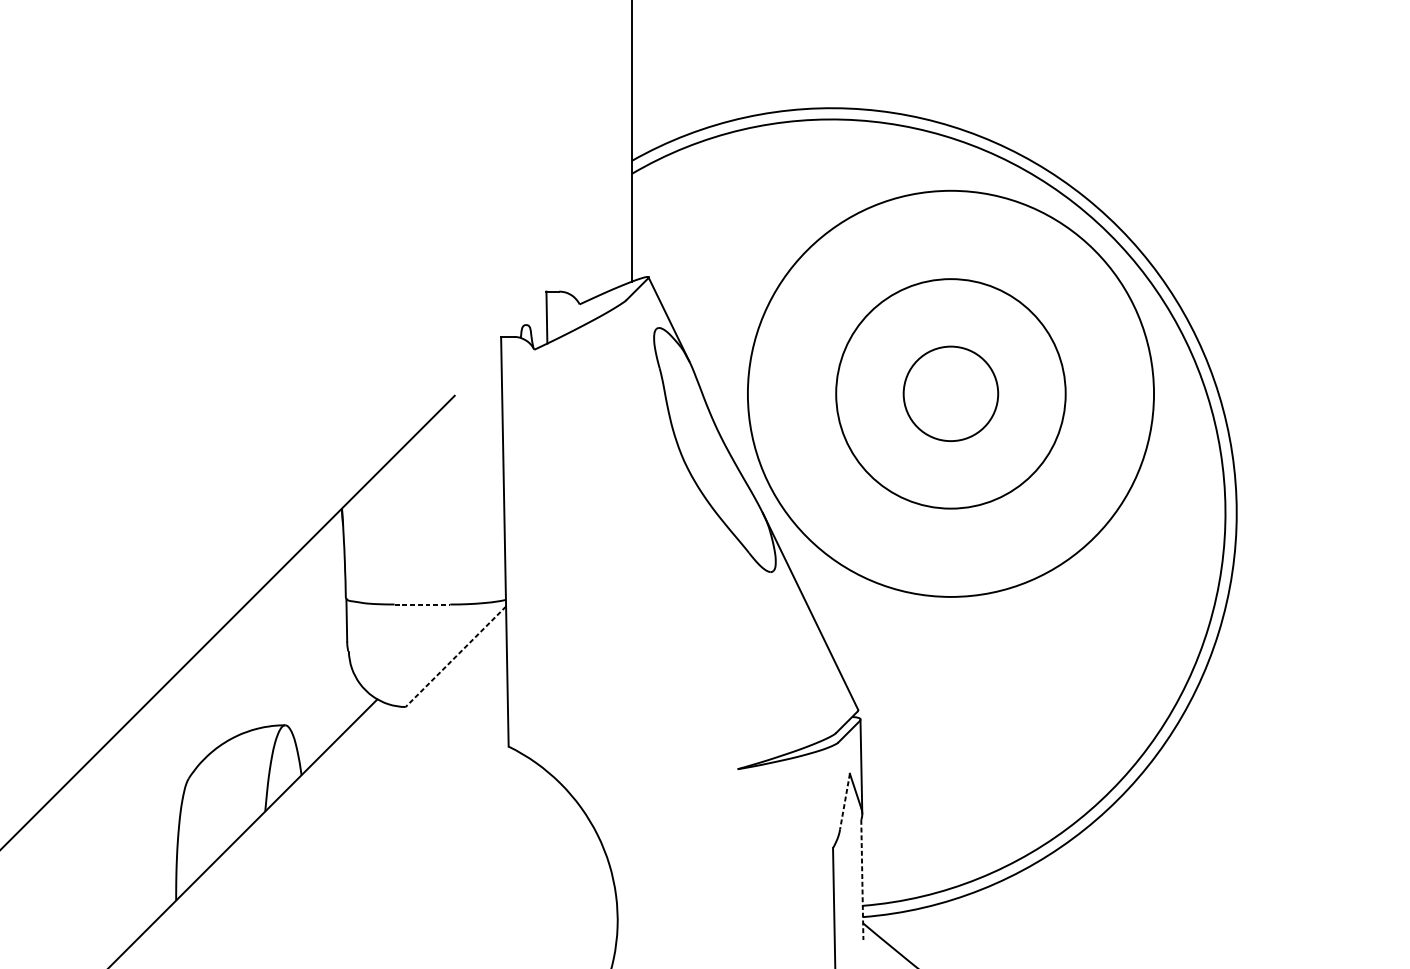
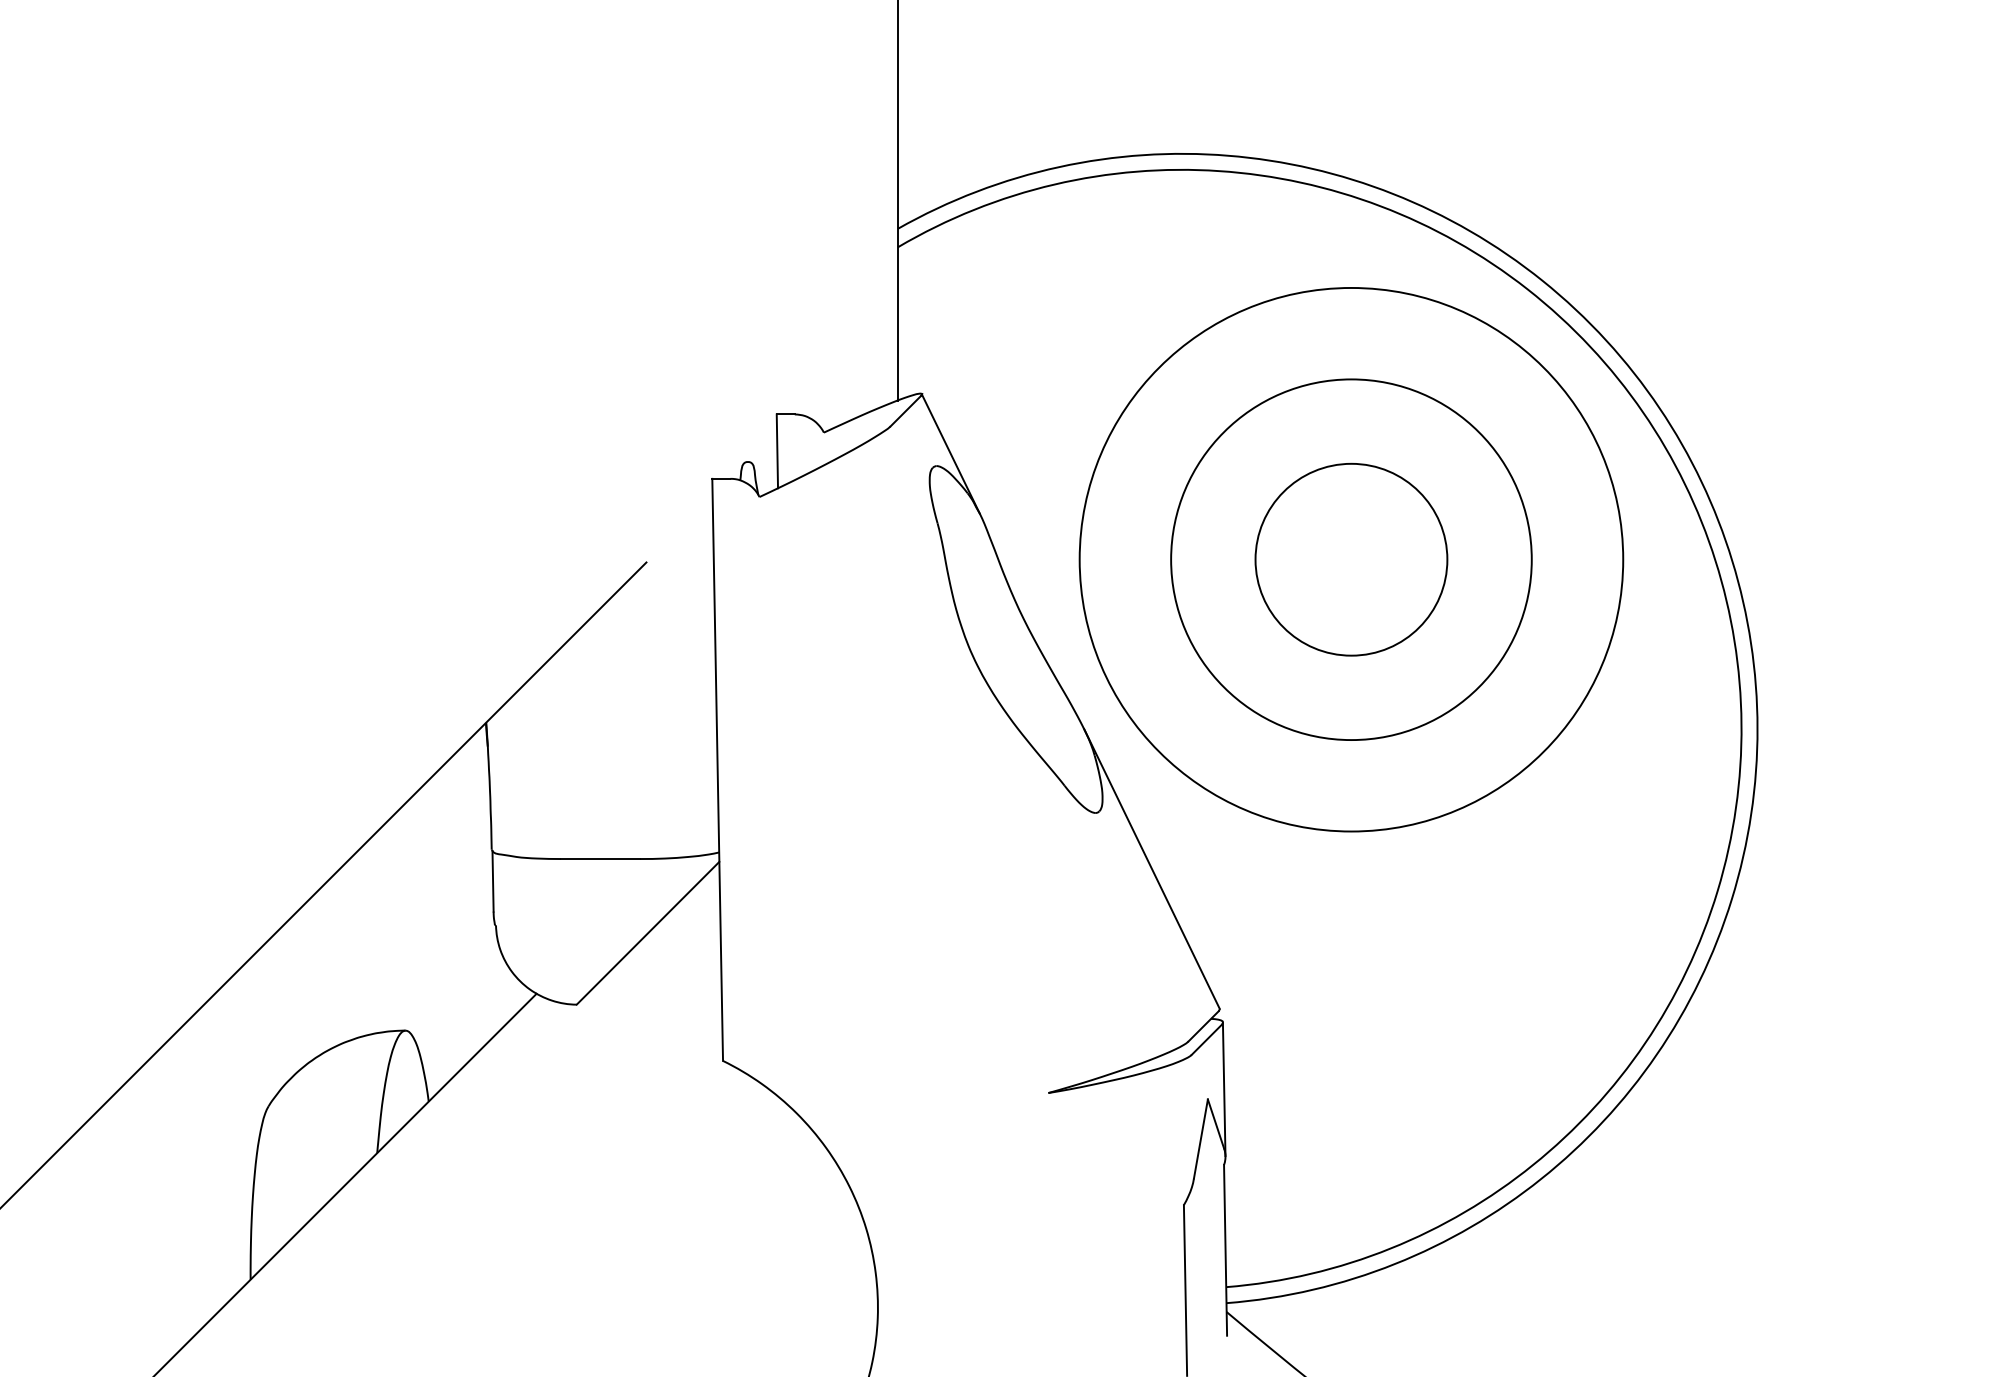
circle: (950, 393) -> (1351, 559), size x0.62
circle: (950, 393) -> (1351, 559), size x1.43
circle: (950, 393) -> (1351, 559), size x1.67
line: (422, 604) -> (600, 859), dashed -> solid
line: (456, 656) -> (648, 933), dashed -> solid
line: (844, 801) -> (1200, 1139), dashed -> solid
line: (862, 880) -> (1225, 1250), dashed -> solid

